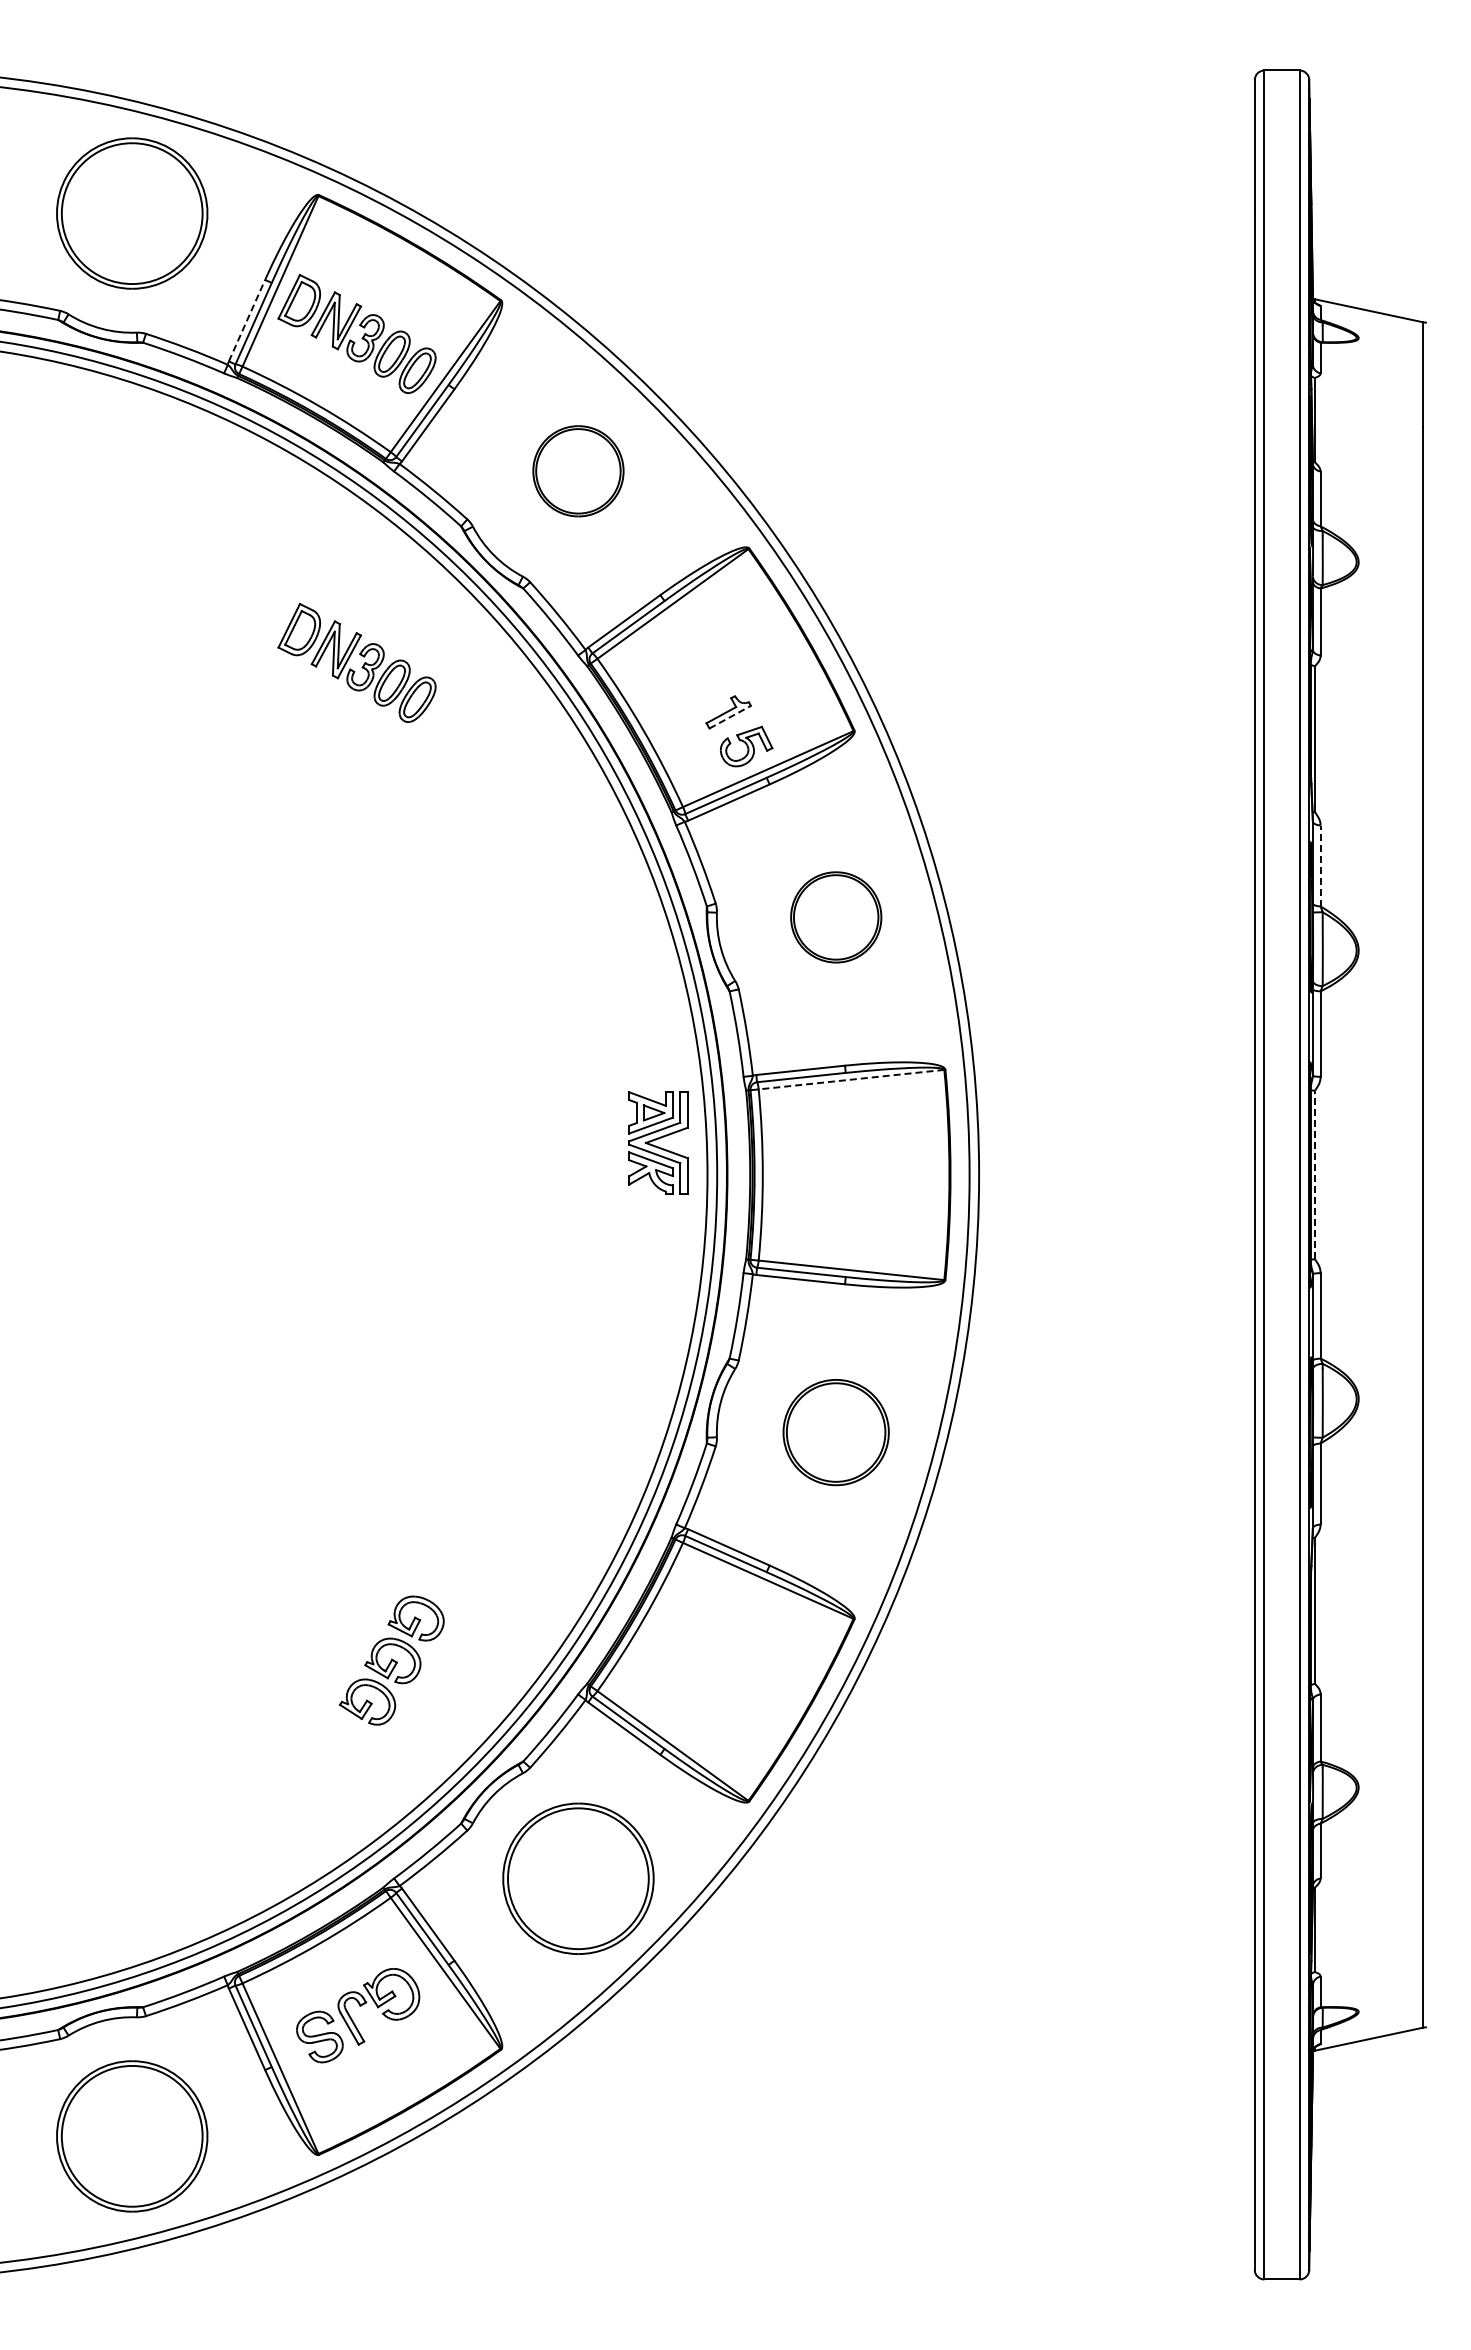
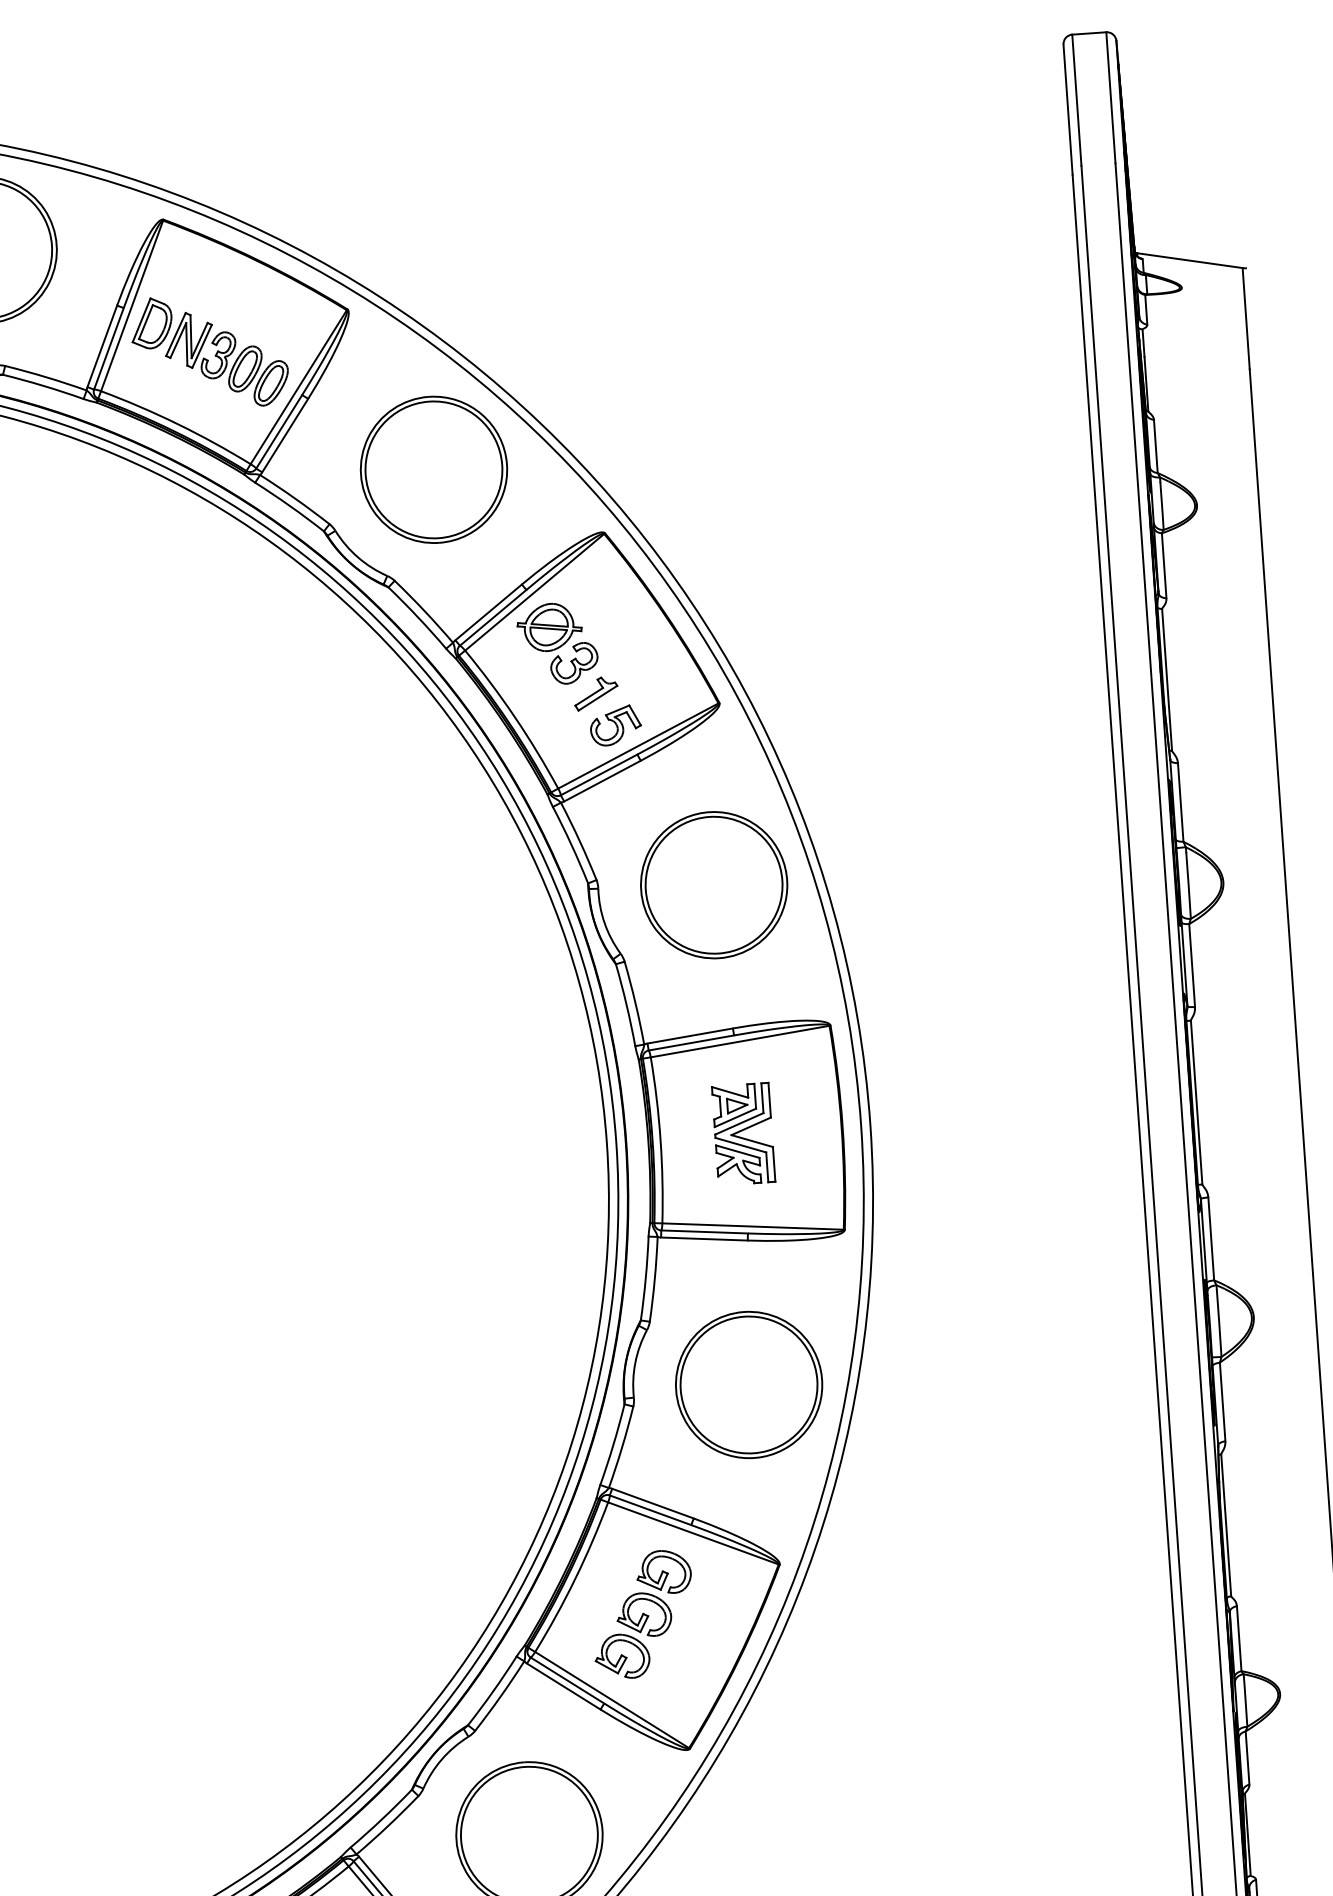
line: (247, 320) -> (102, 346), dashed -> solid
part: (578, 471) -> (434, 470), size x1.67
part: (692, 658) -> (557, 643), added
part: (362, 665) -> (237, 673), removed
line: (730, 717) -> (598, 698), dashed -> solid
line: (1320, 866) -> (1180, 803), dashed -> solid
part: (836, 917) -> (714, 885), size x1.67
line: (851, 1079) -> (740, 1041), dashed -> solid
part: (658, 1142) -> (743, 1133), moved
line: (1315, 1174) -> (1196, 1102), dashed -> solid
part: (836, 1432) -> (749, 1384), size x1.43
part: (391, 1660) -> (642, 1614), moved

